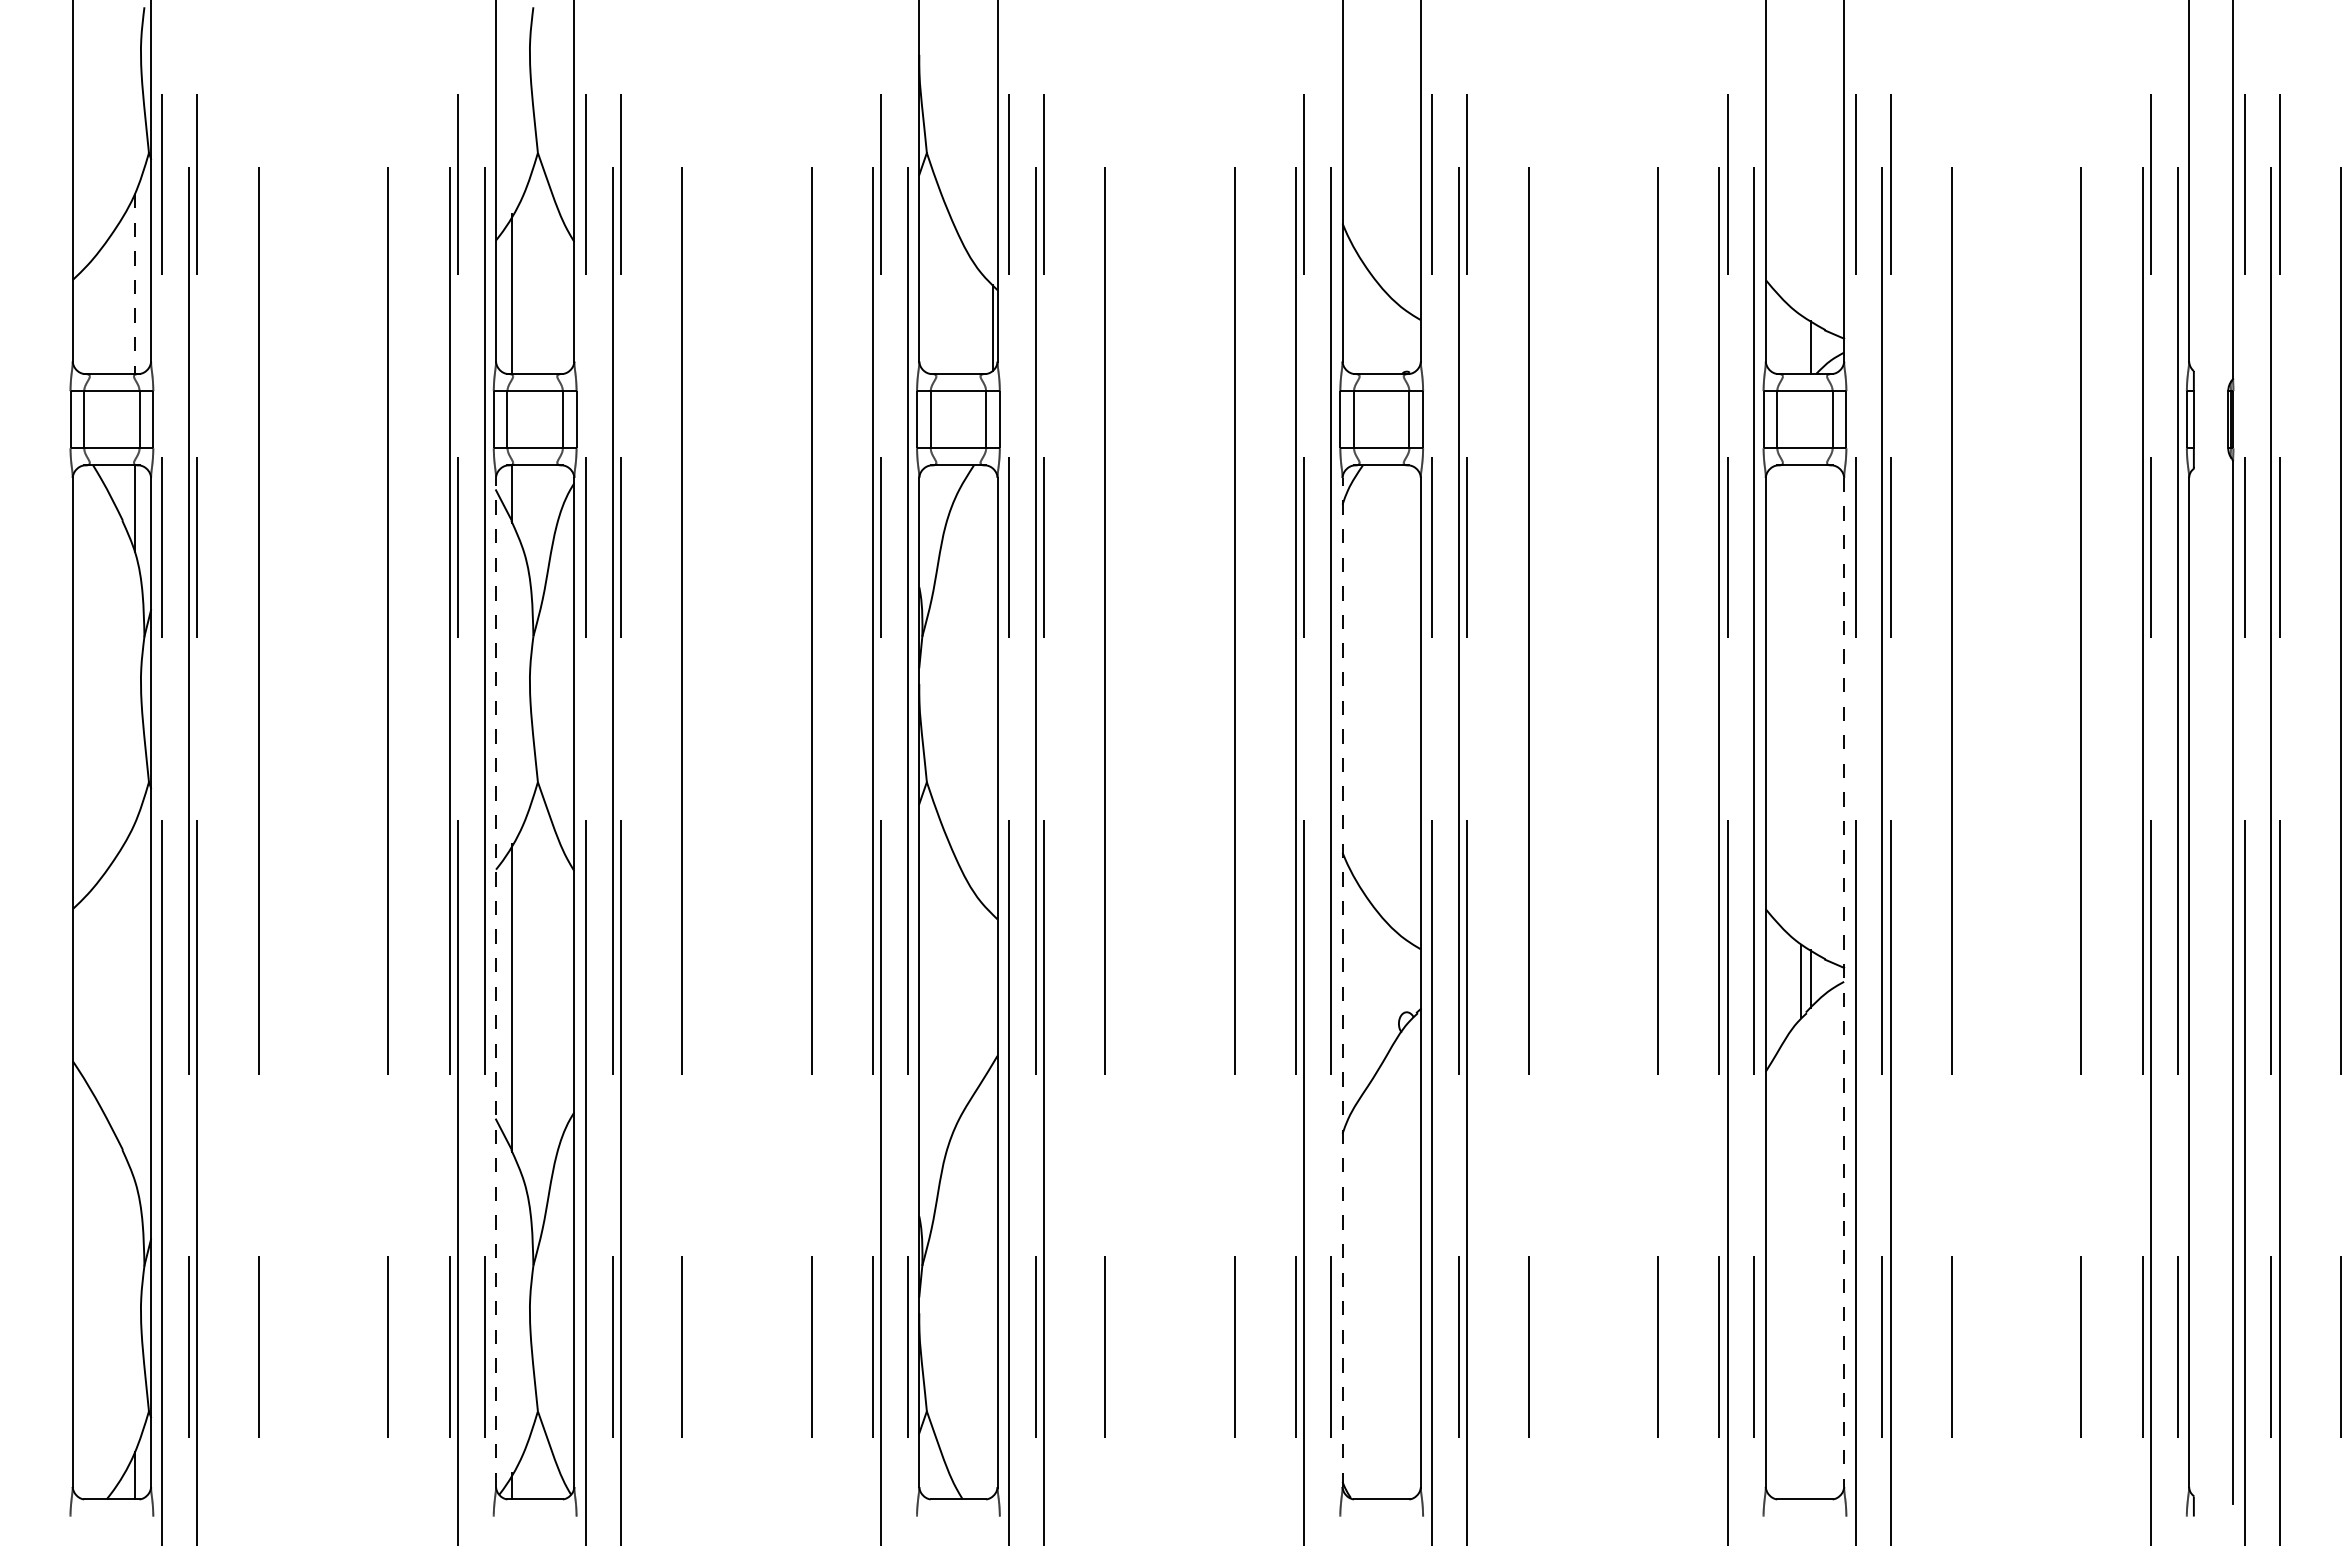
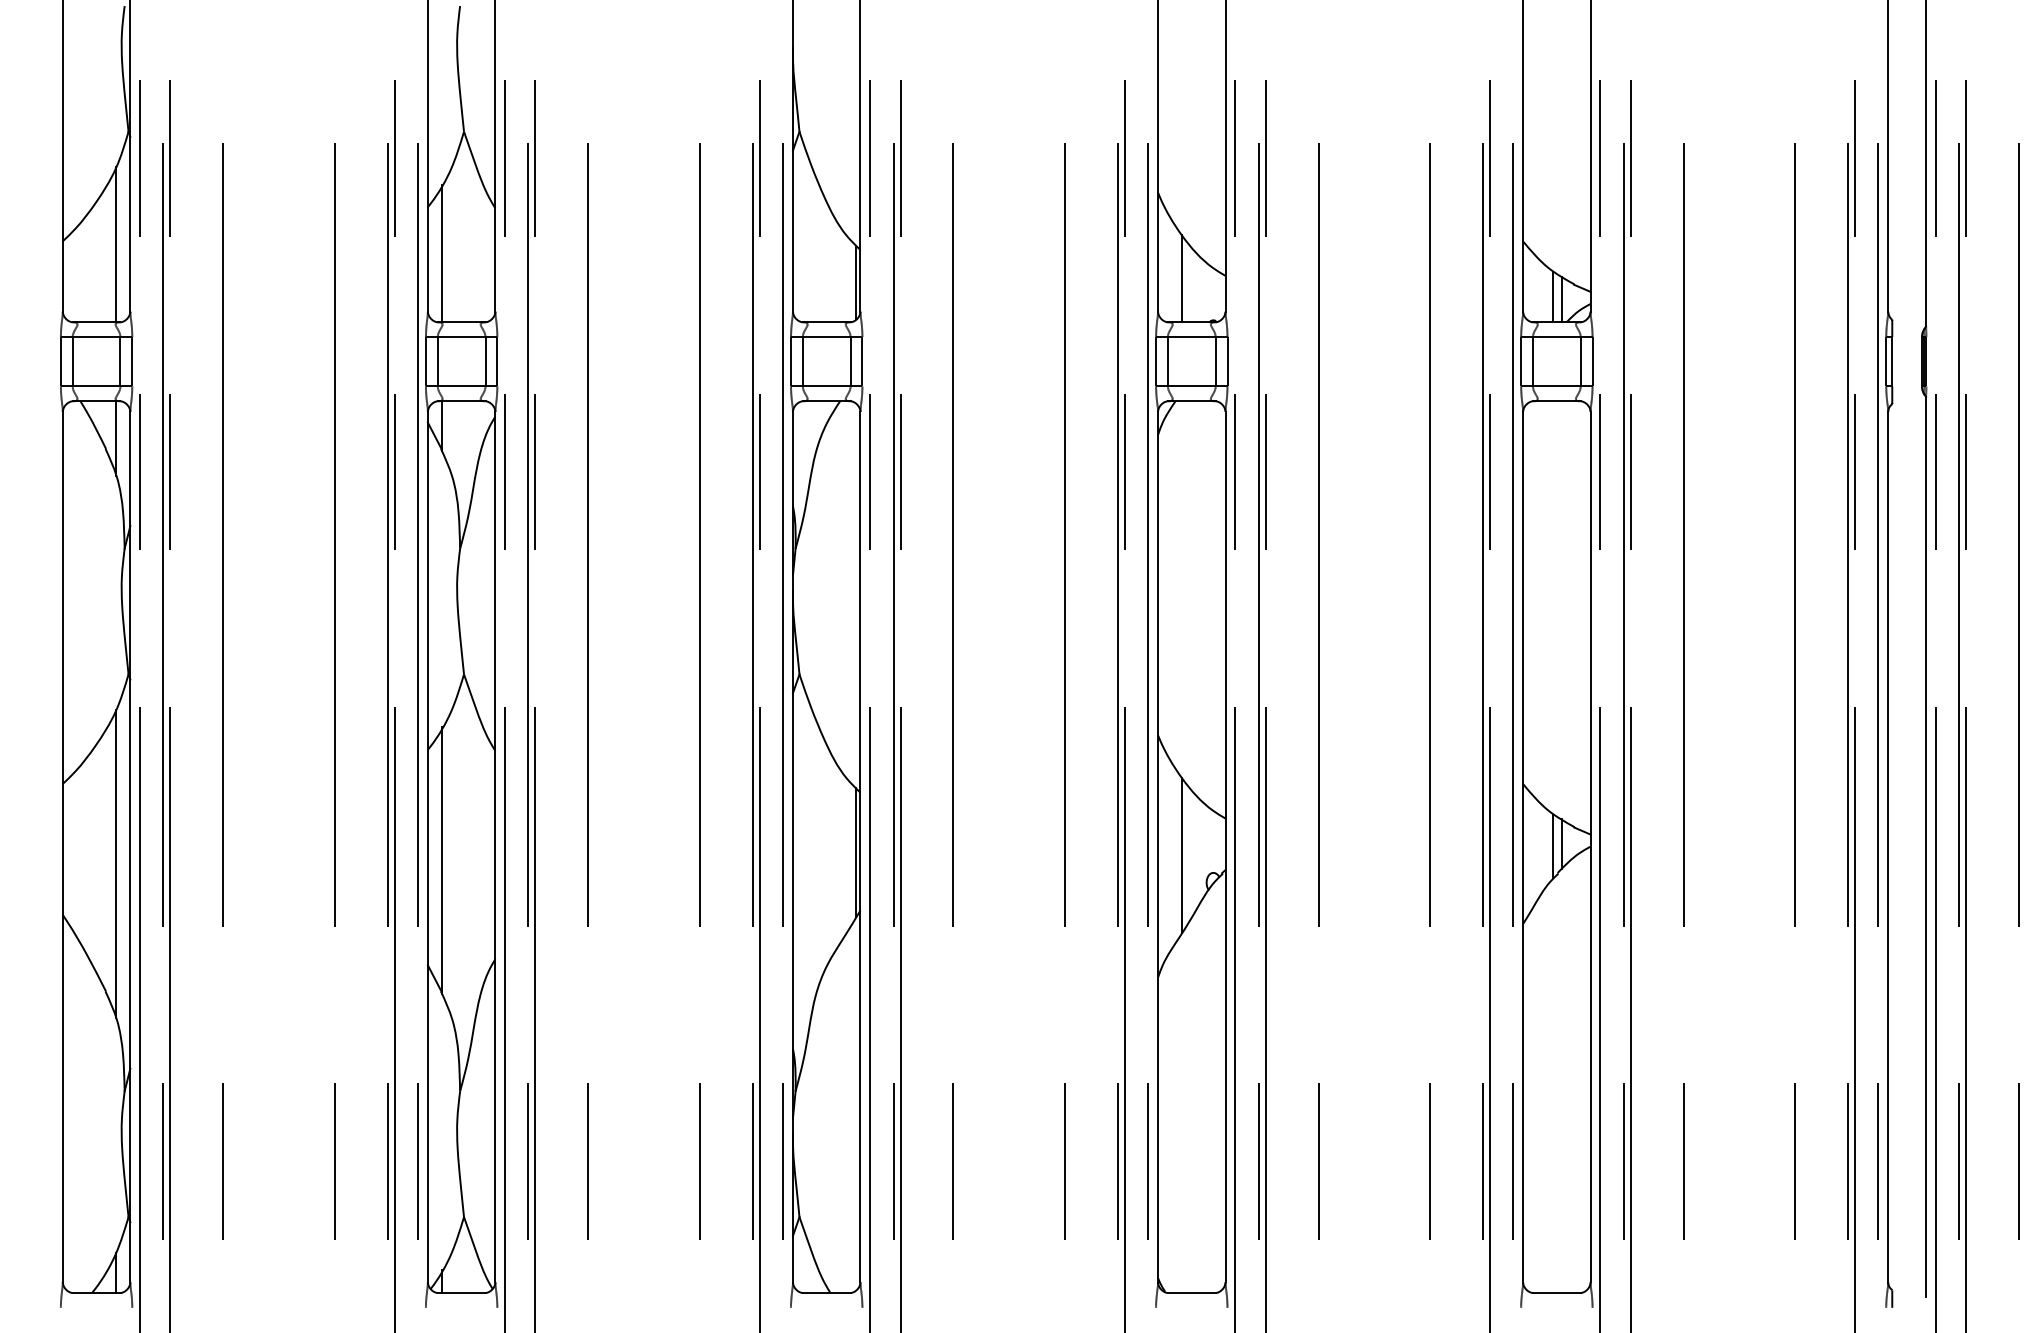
line: (134, 284) -> (116, 245), dashed -> solid
line: (1370, 323) -> (1182, 278), added
line: (1801, 343) -> (1553, 296), added
line: (496, 982) -> (428, 847), dashed -> solid
line: (1342, 982) -> (1157, 847), dashed -> solid
line: (1844, 982) -> (1590, 847), dashed -> solid
line: (992, 988) -> (856, 852), added
line: (1370, 992) -> (1182, 855), added
line: (134, 1001) -> (116, 863), added

